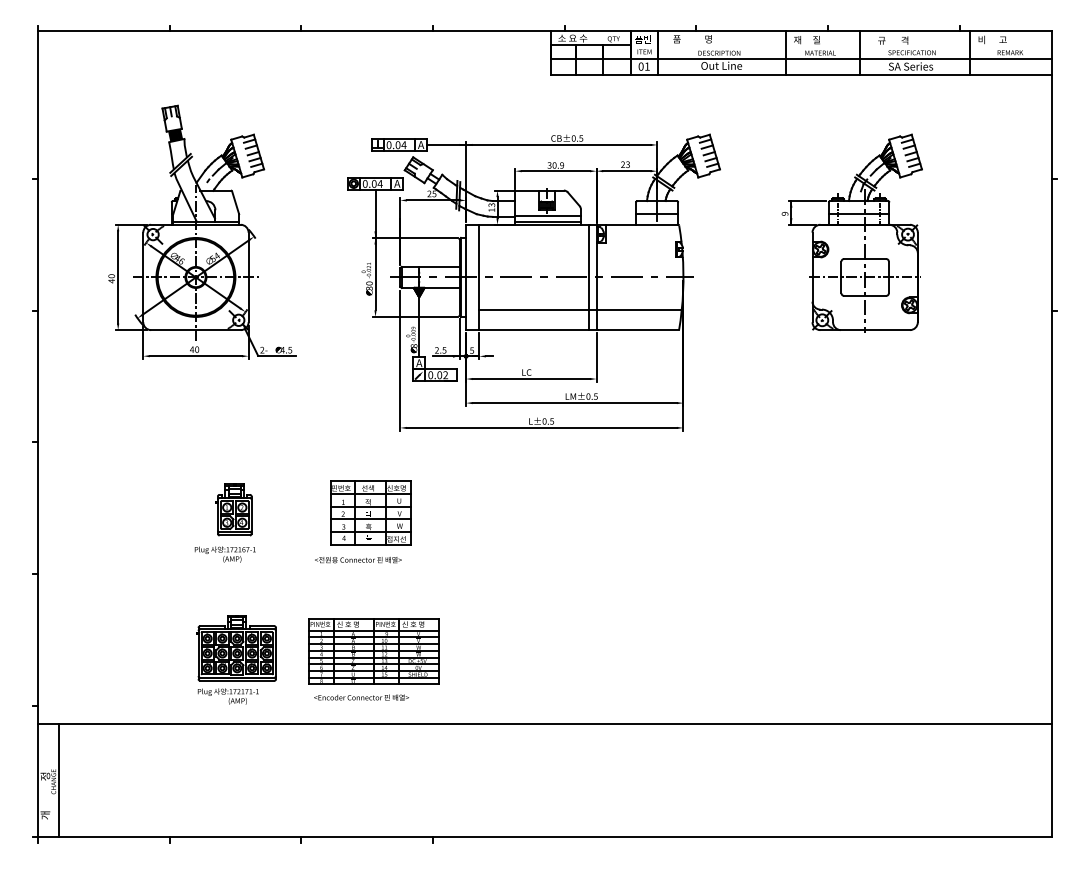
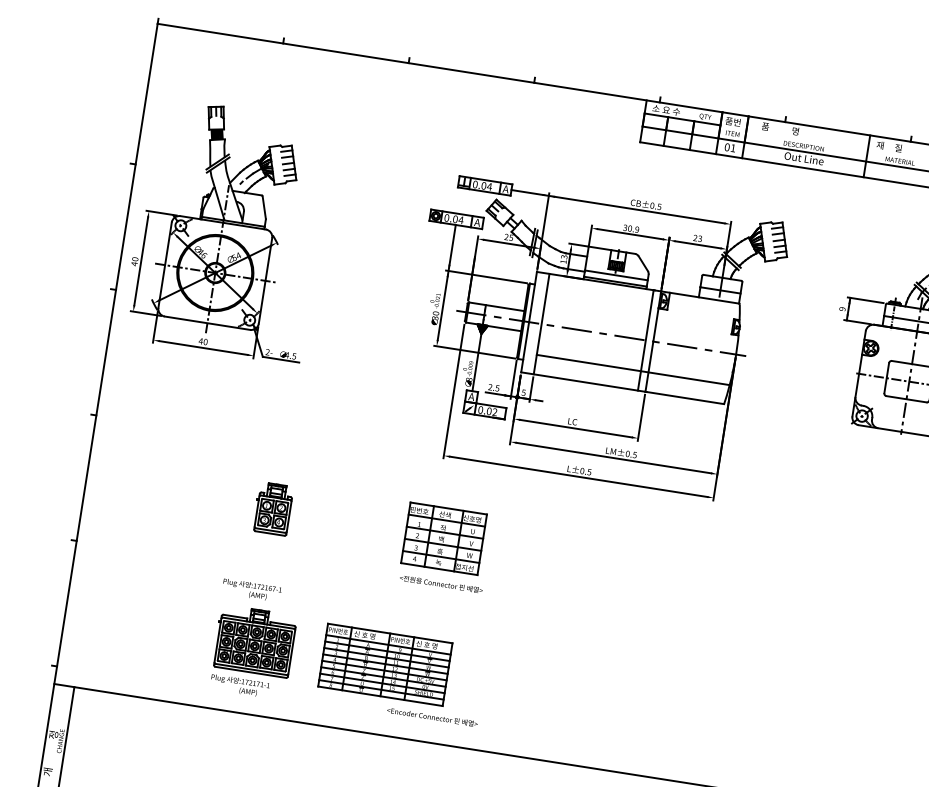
part: (202, 231) -> (228, 230), moved
part: (370, 512) -> (443, 538), moved
text: (224, 554) -> (251, 590), moved
text: (358, 560) -> (441, 584), moved
text: (361, 697) -> (432, 717), moved

